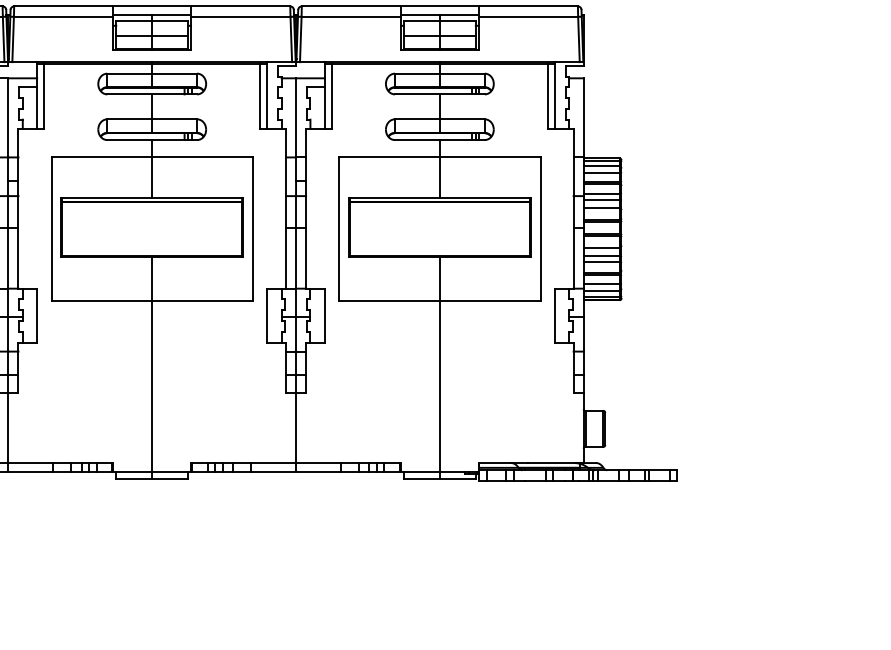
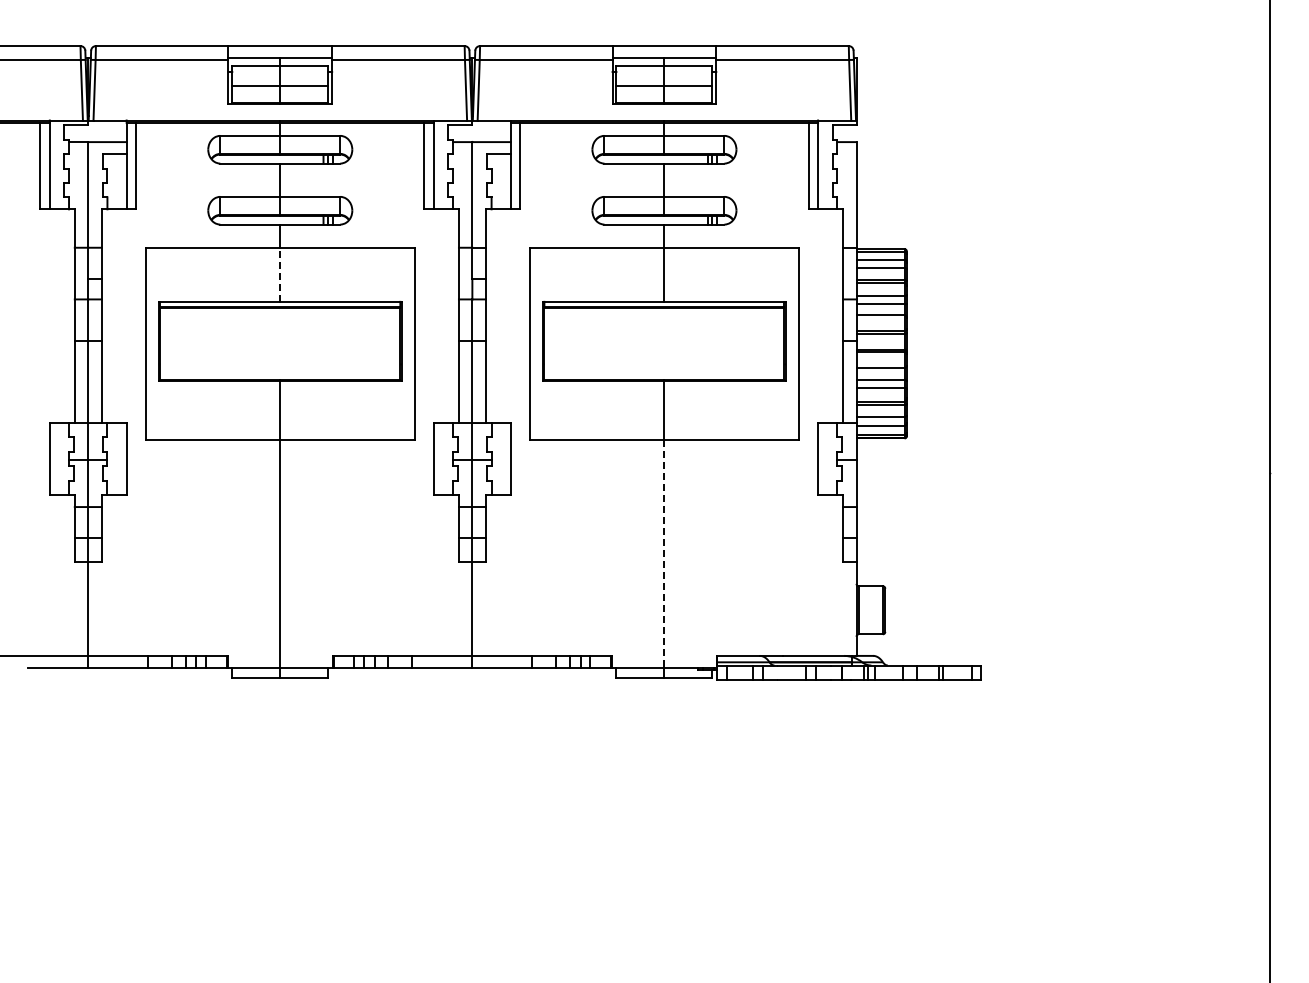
line: (152, 177) -> (280, 274), solid -> dashed
line: (439, 387) -> (664, 554), solid -> dashed

